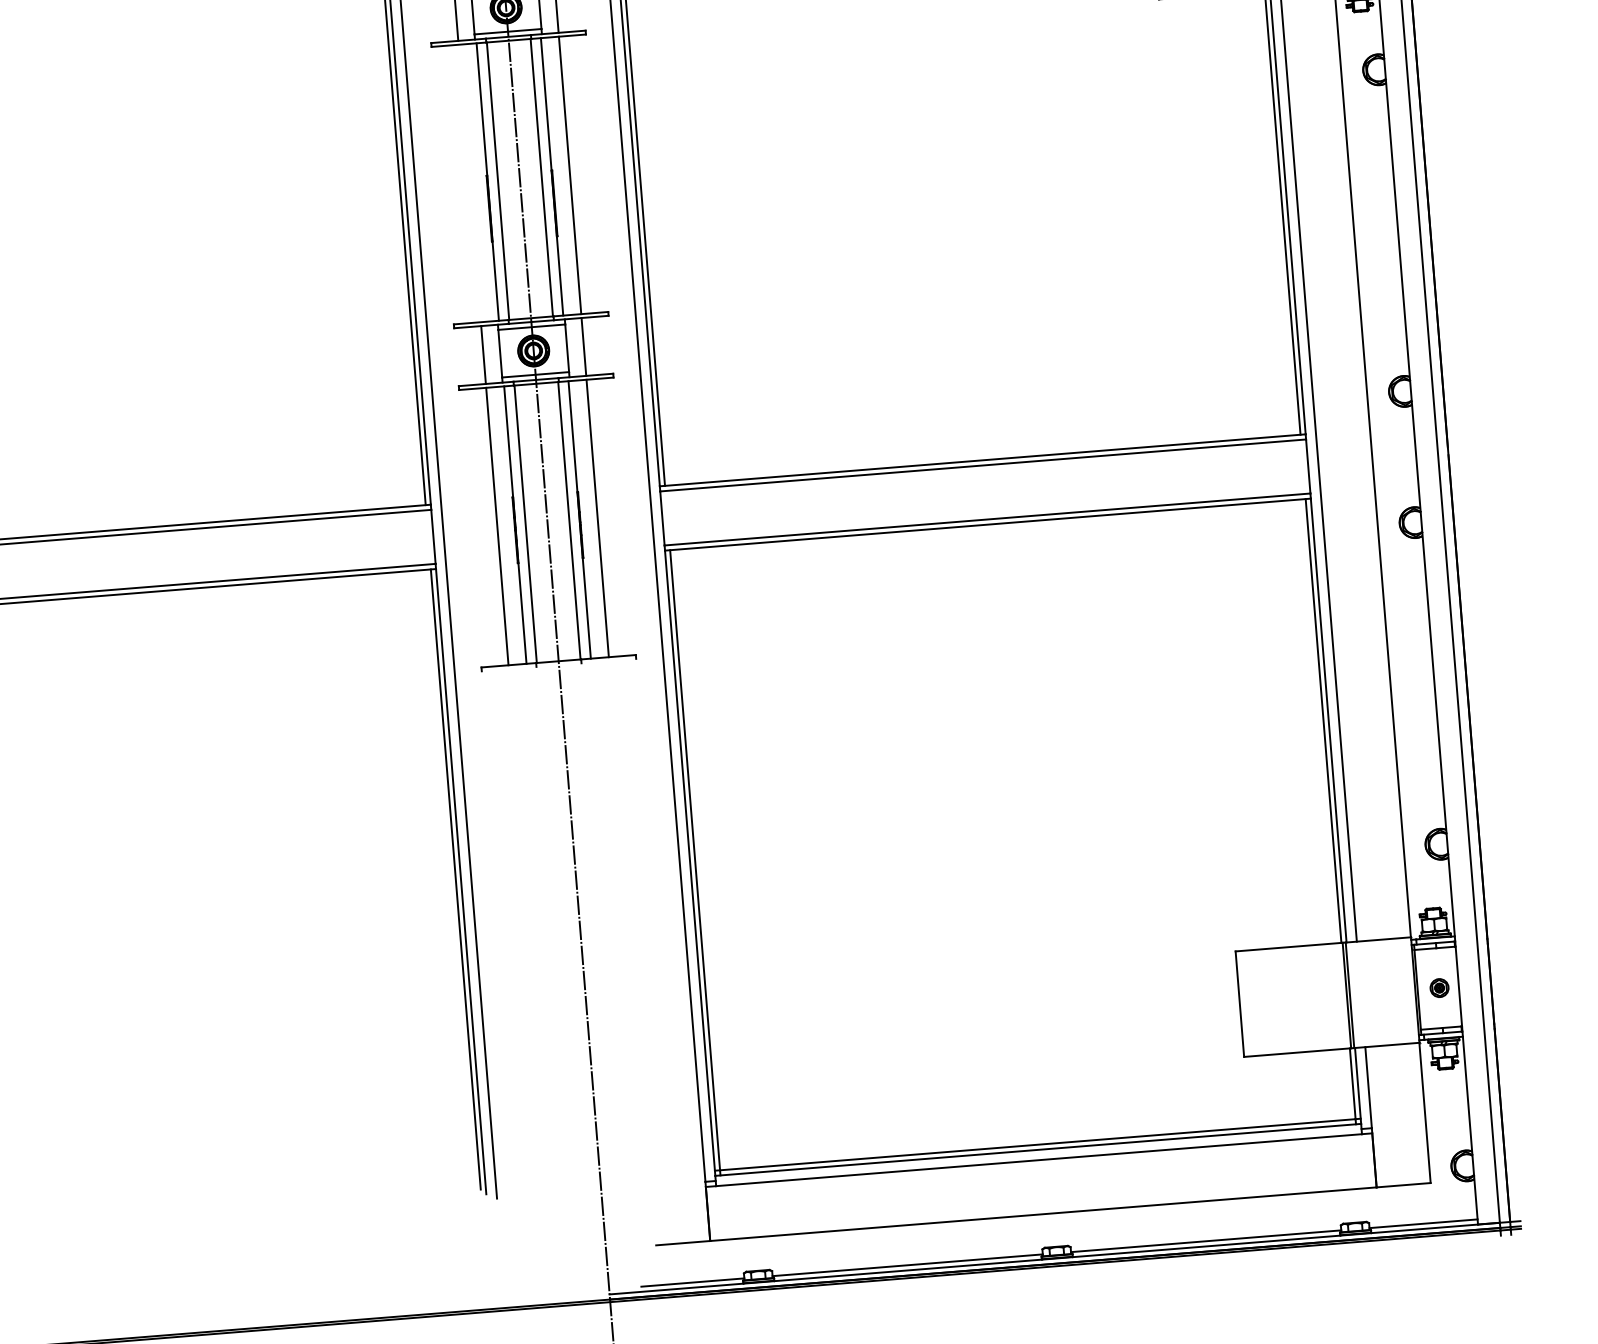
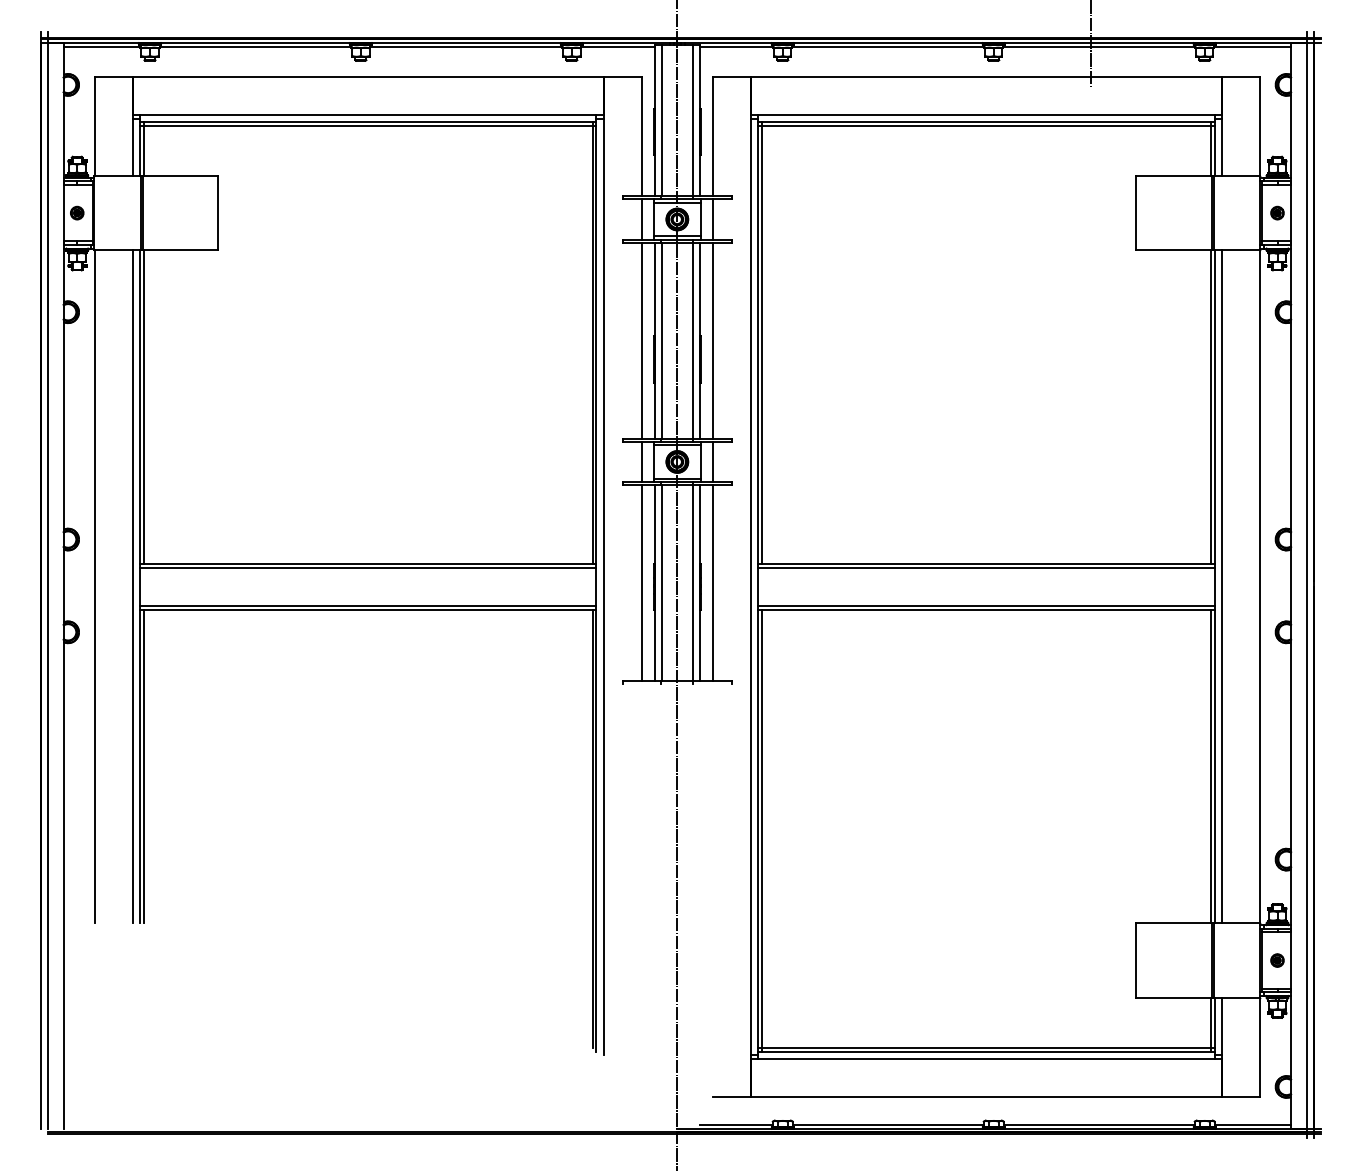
line: (469, 183) -> (641, 340), added

